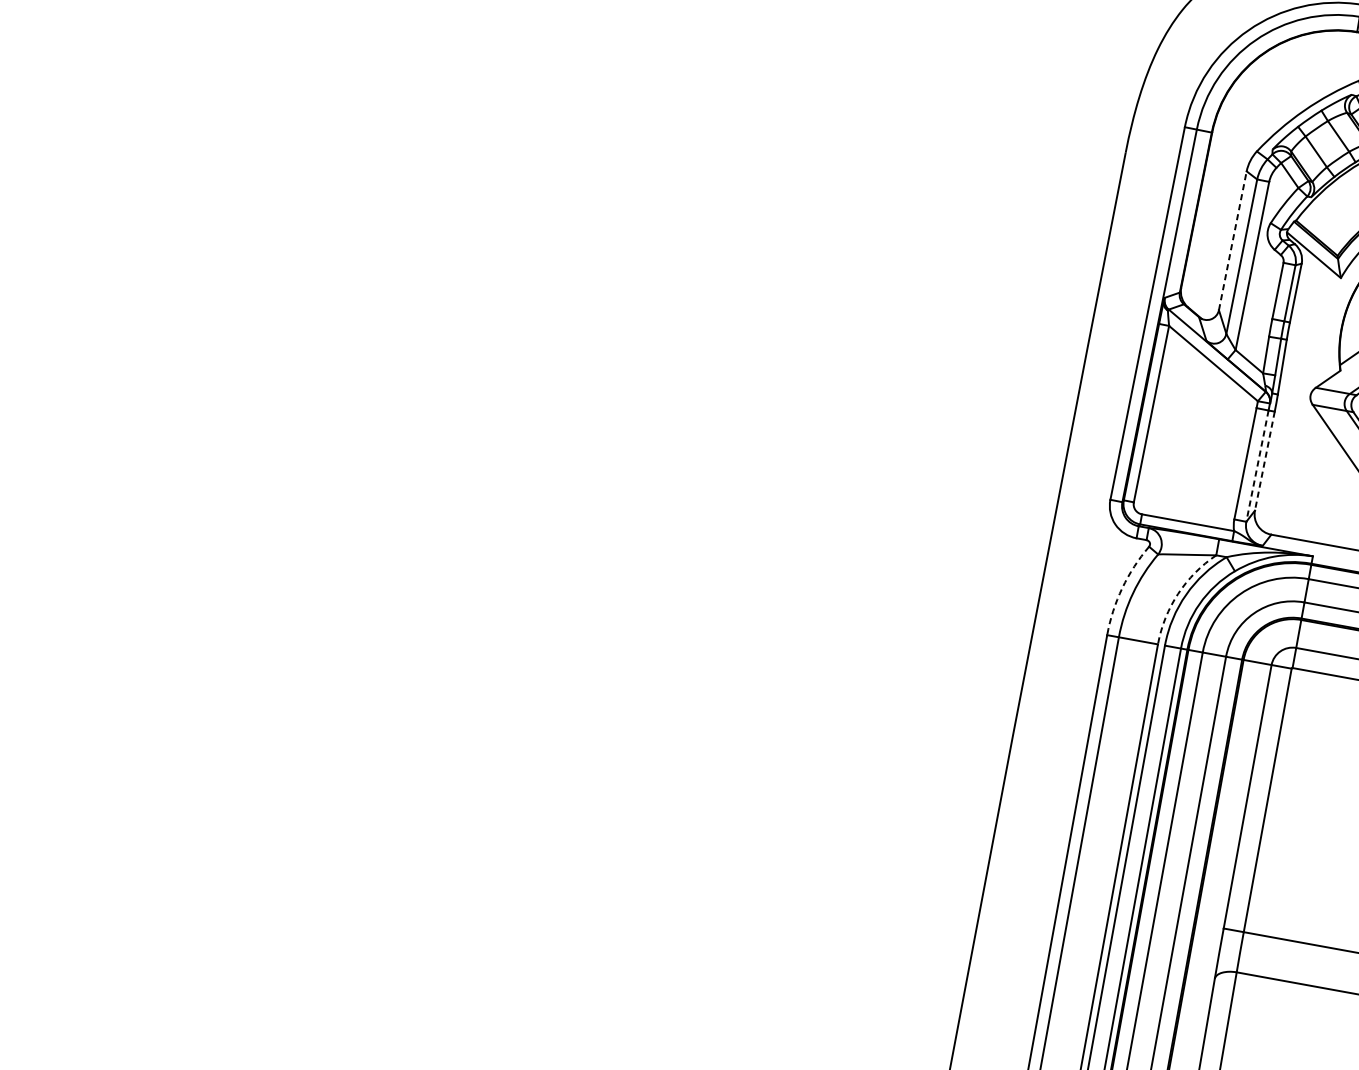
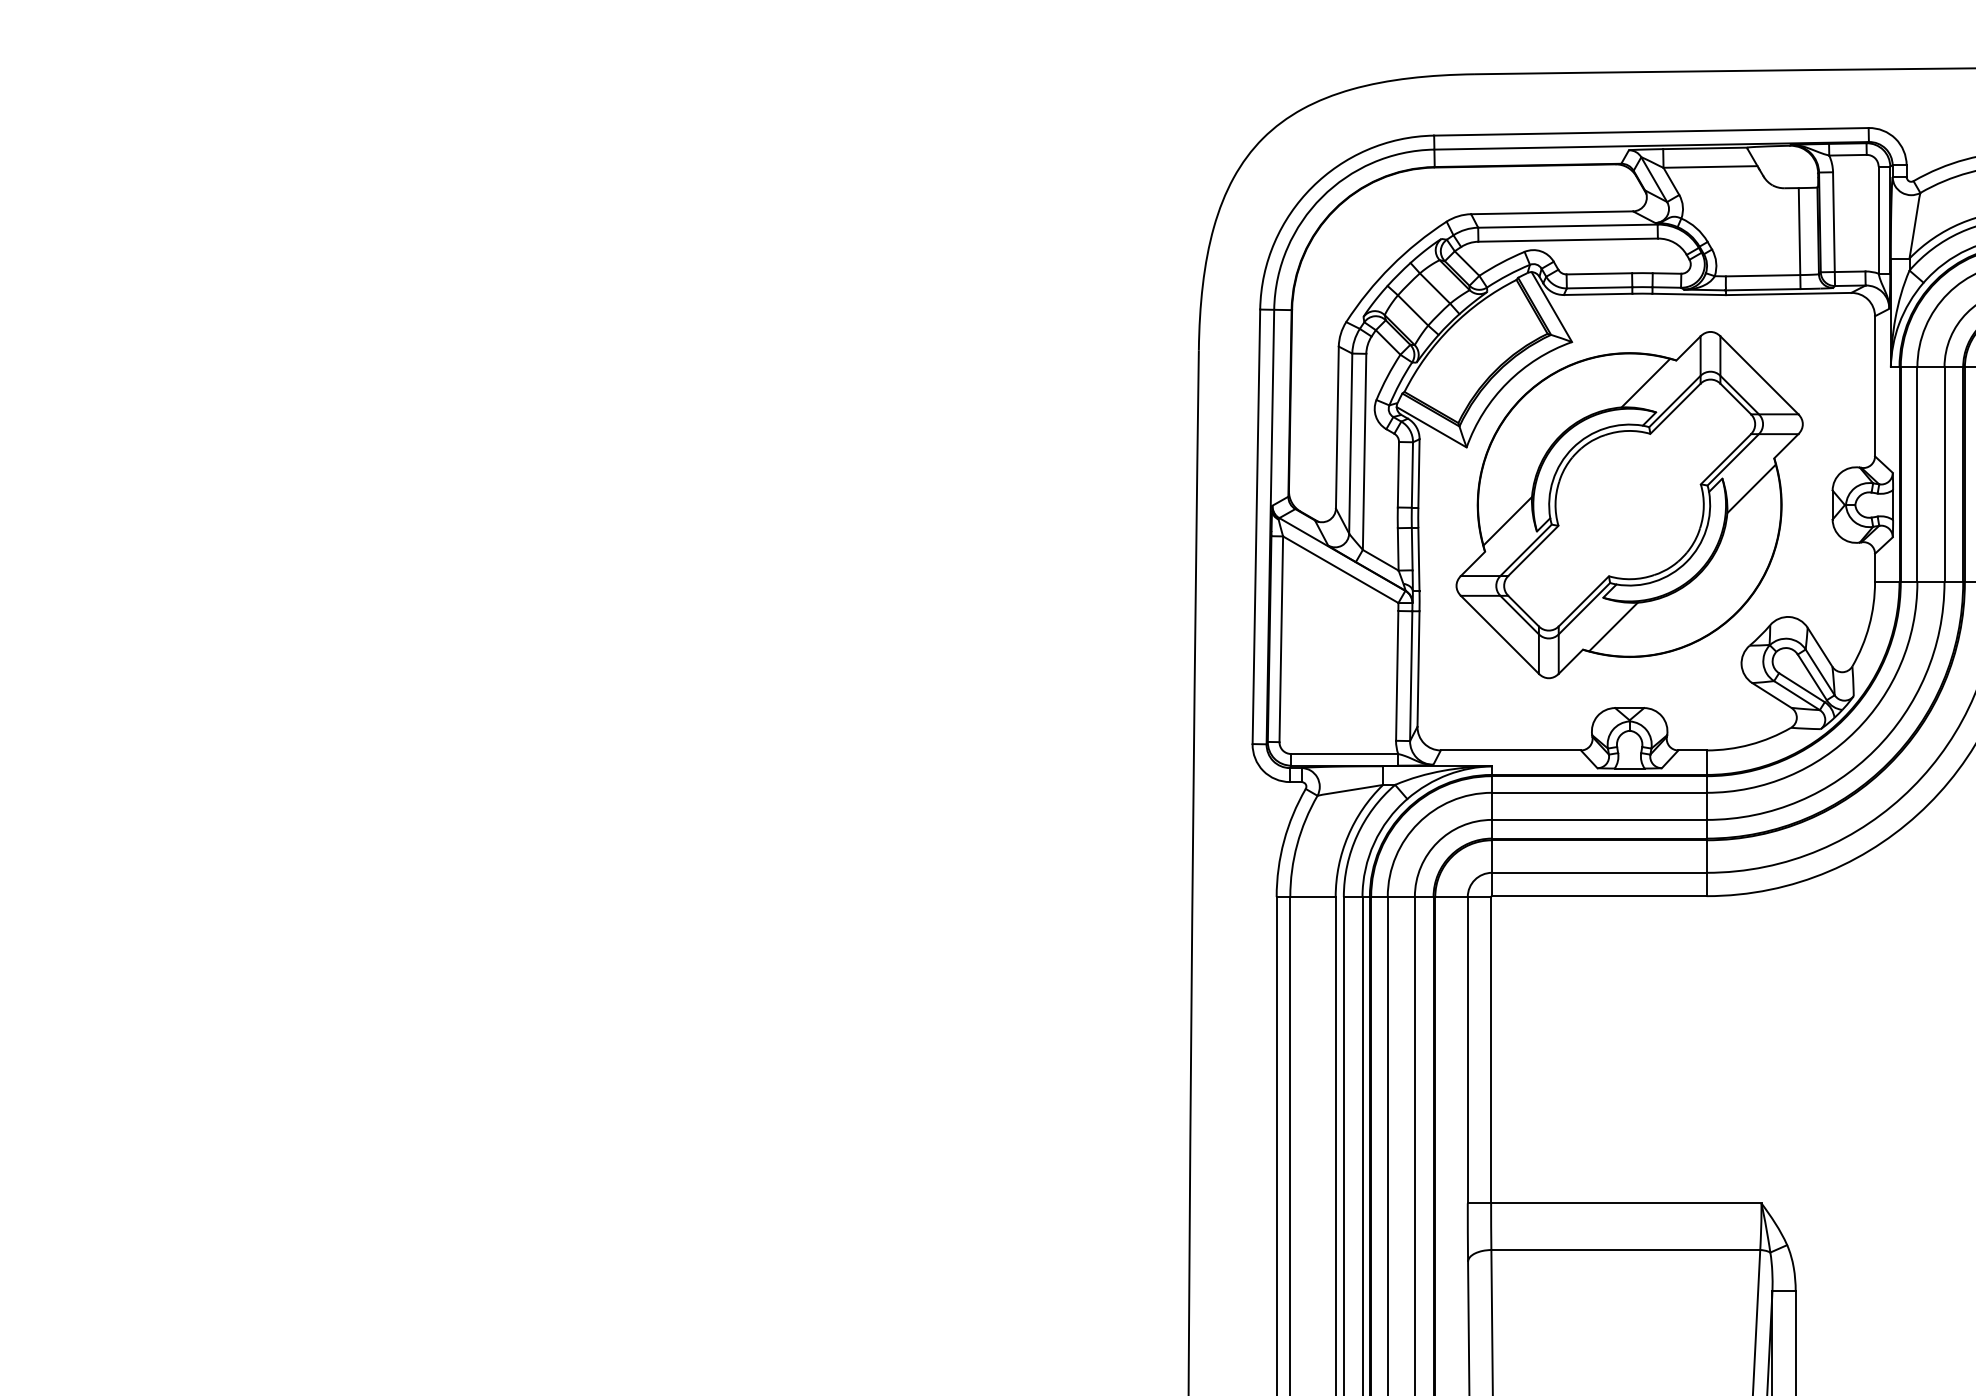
line: (1232, 240) -> (1337, 427), dashed -> solid
line: (1264, 460) -> (1418, 668), dashed -> solid
line: (1257, 466) -> (1411, 676), dashed -> solid
arc: (1122, 588) -> (1284, 841), dashed -> solid
arc: (1178, 594) -> (1348, 836), dashed -> solid

